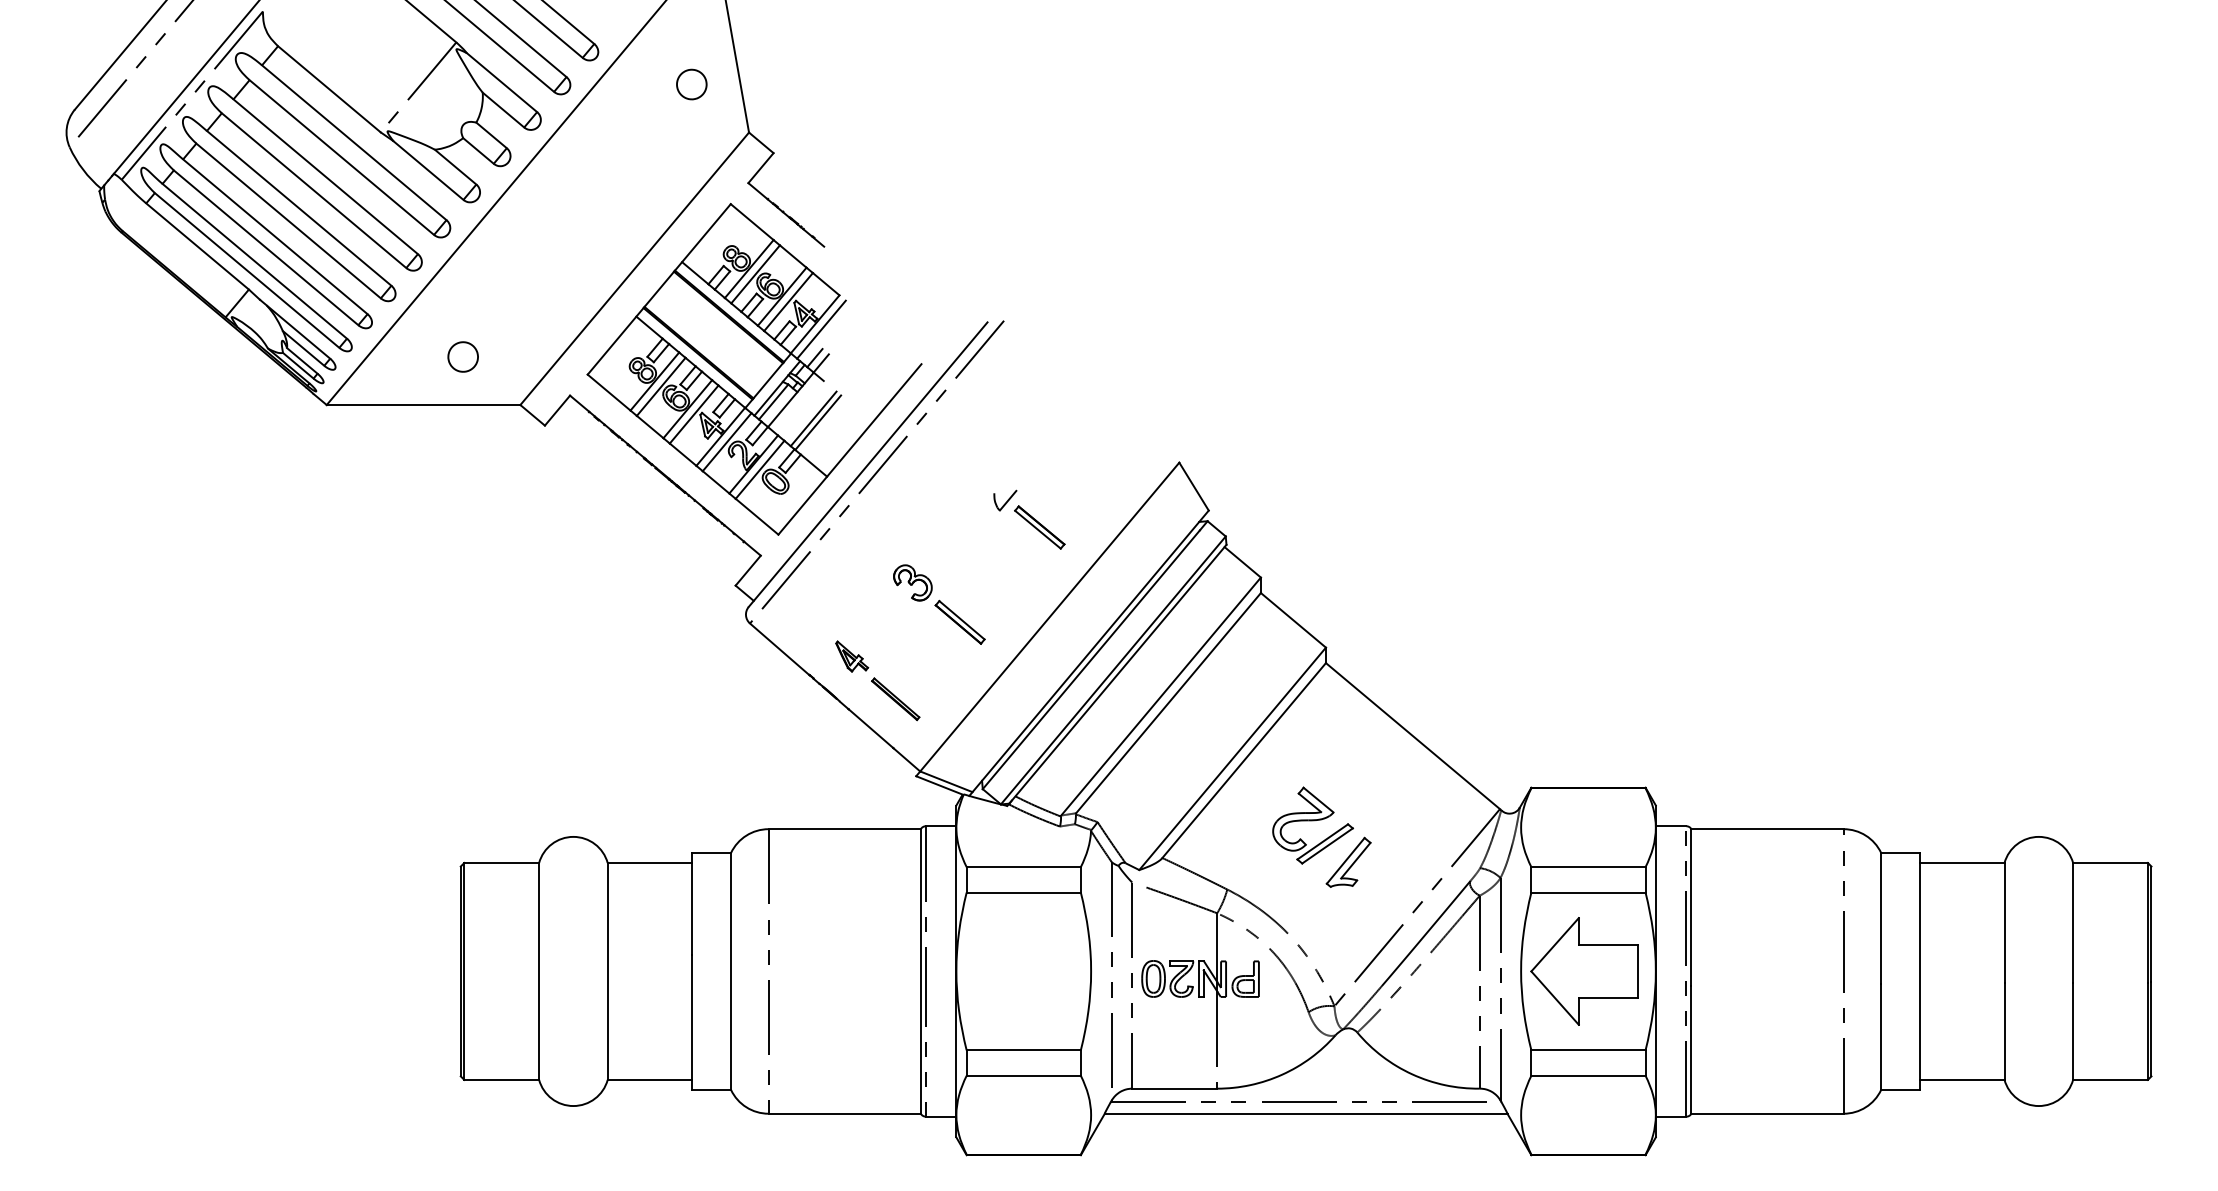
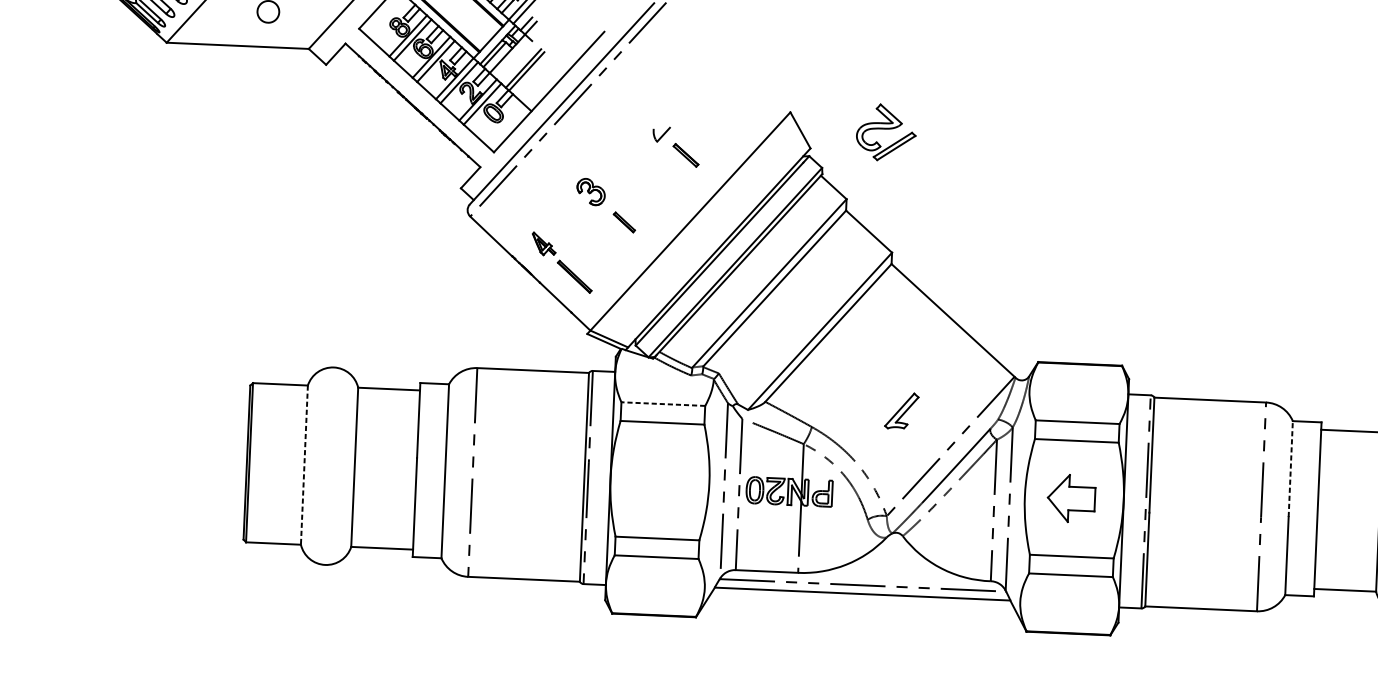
part: (1039, 527) -> (685, 155), size x0.7
part: (959, 621) -> (624, 221), size x0.6
part: (1312, 825) -> (885, 132), moved
line: (1023, 867) -> (663, 404), solid -> dashed
line: (1881, 917) -> (1291, 468), solid -> dashed
line: (539, 971) -> (304, 465), solid -> dashed
part: (1584, 971) -> (1071, 498), size x0.6

